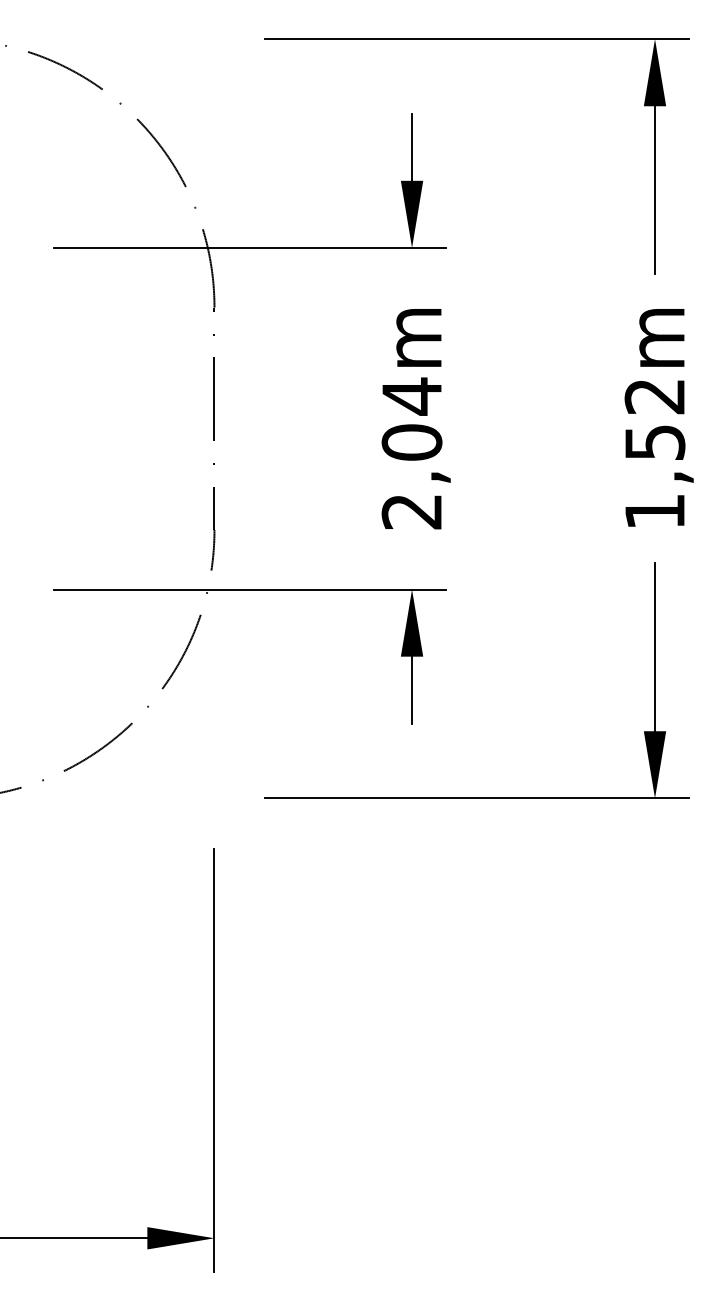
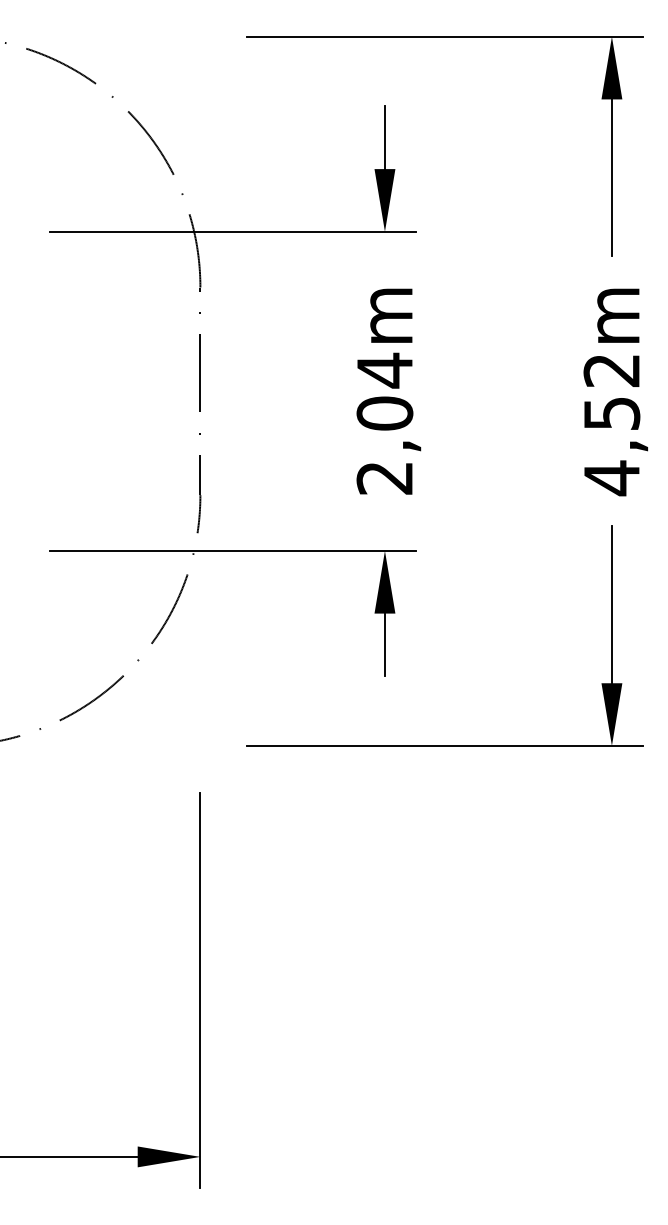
text: (654, 512) -> (611, 478), 1,52m -> 4,52m

